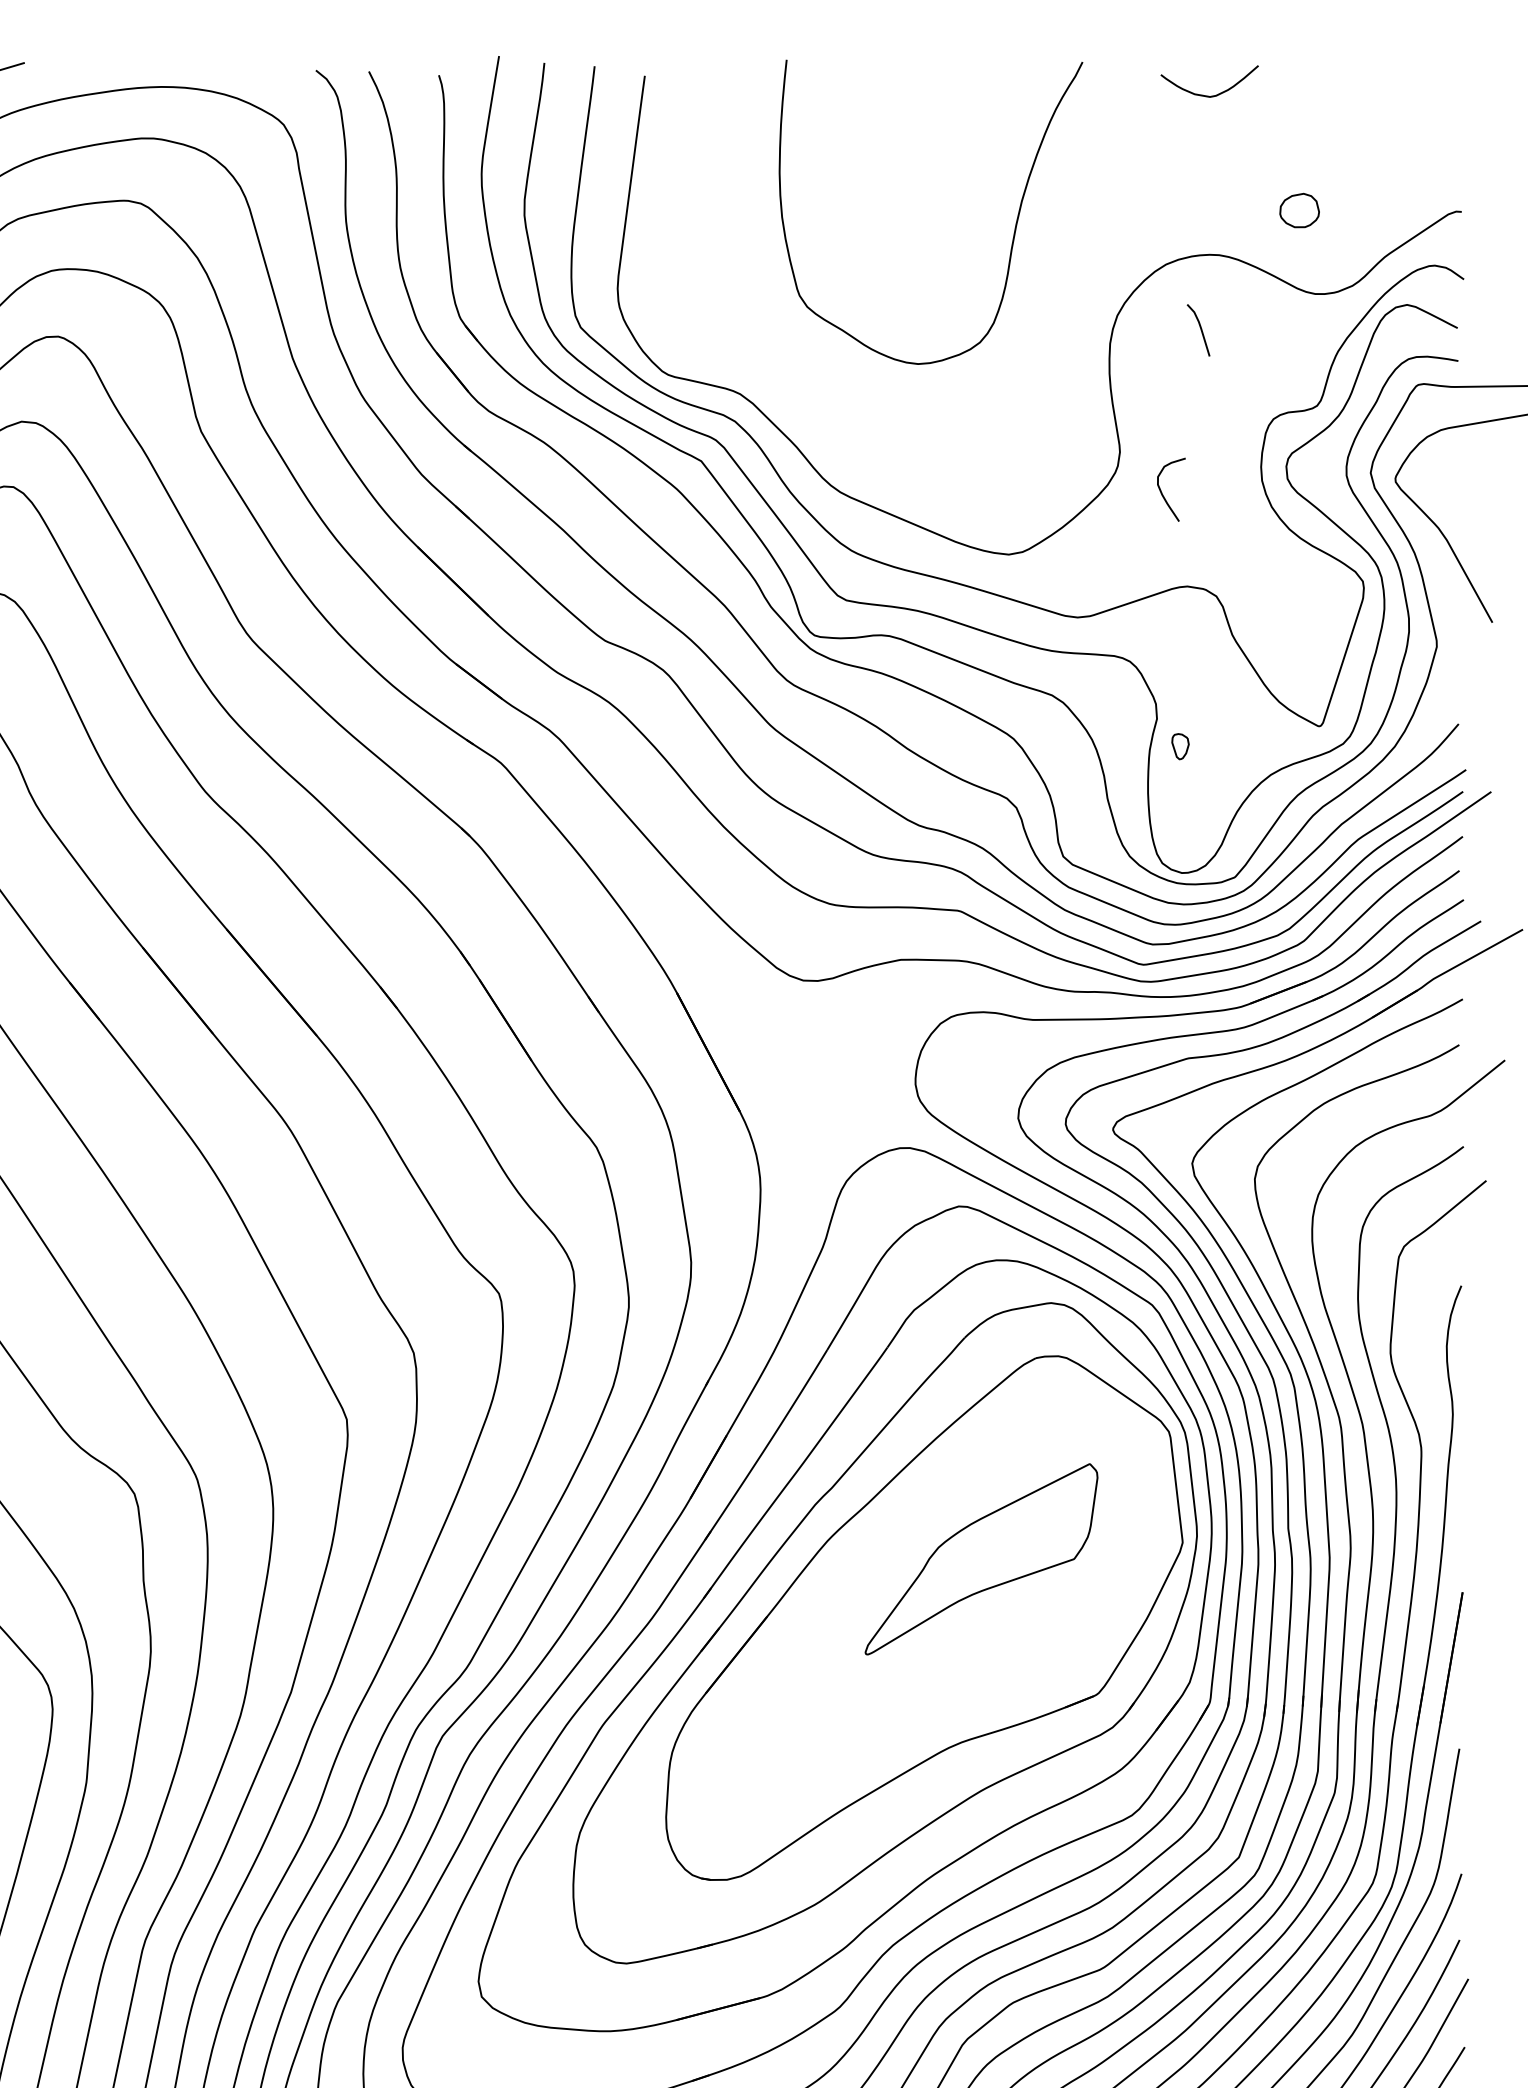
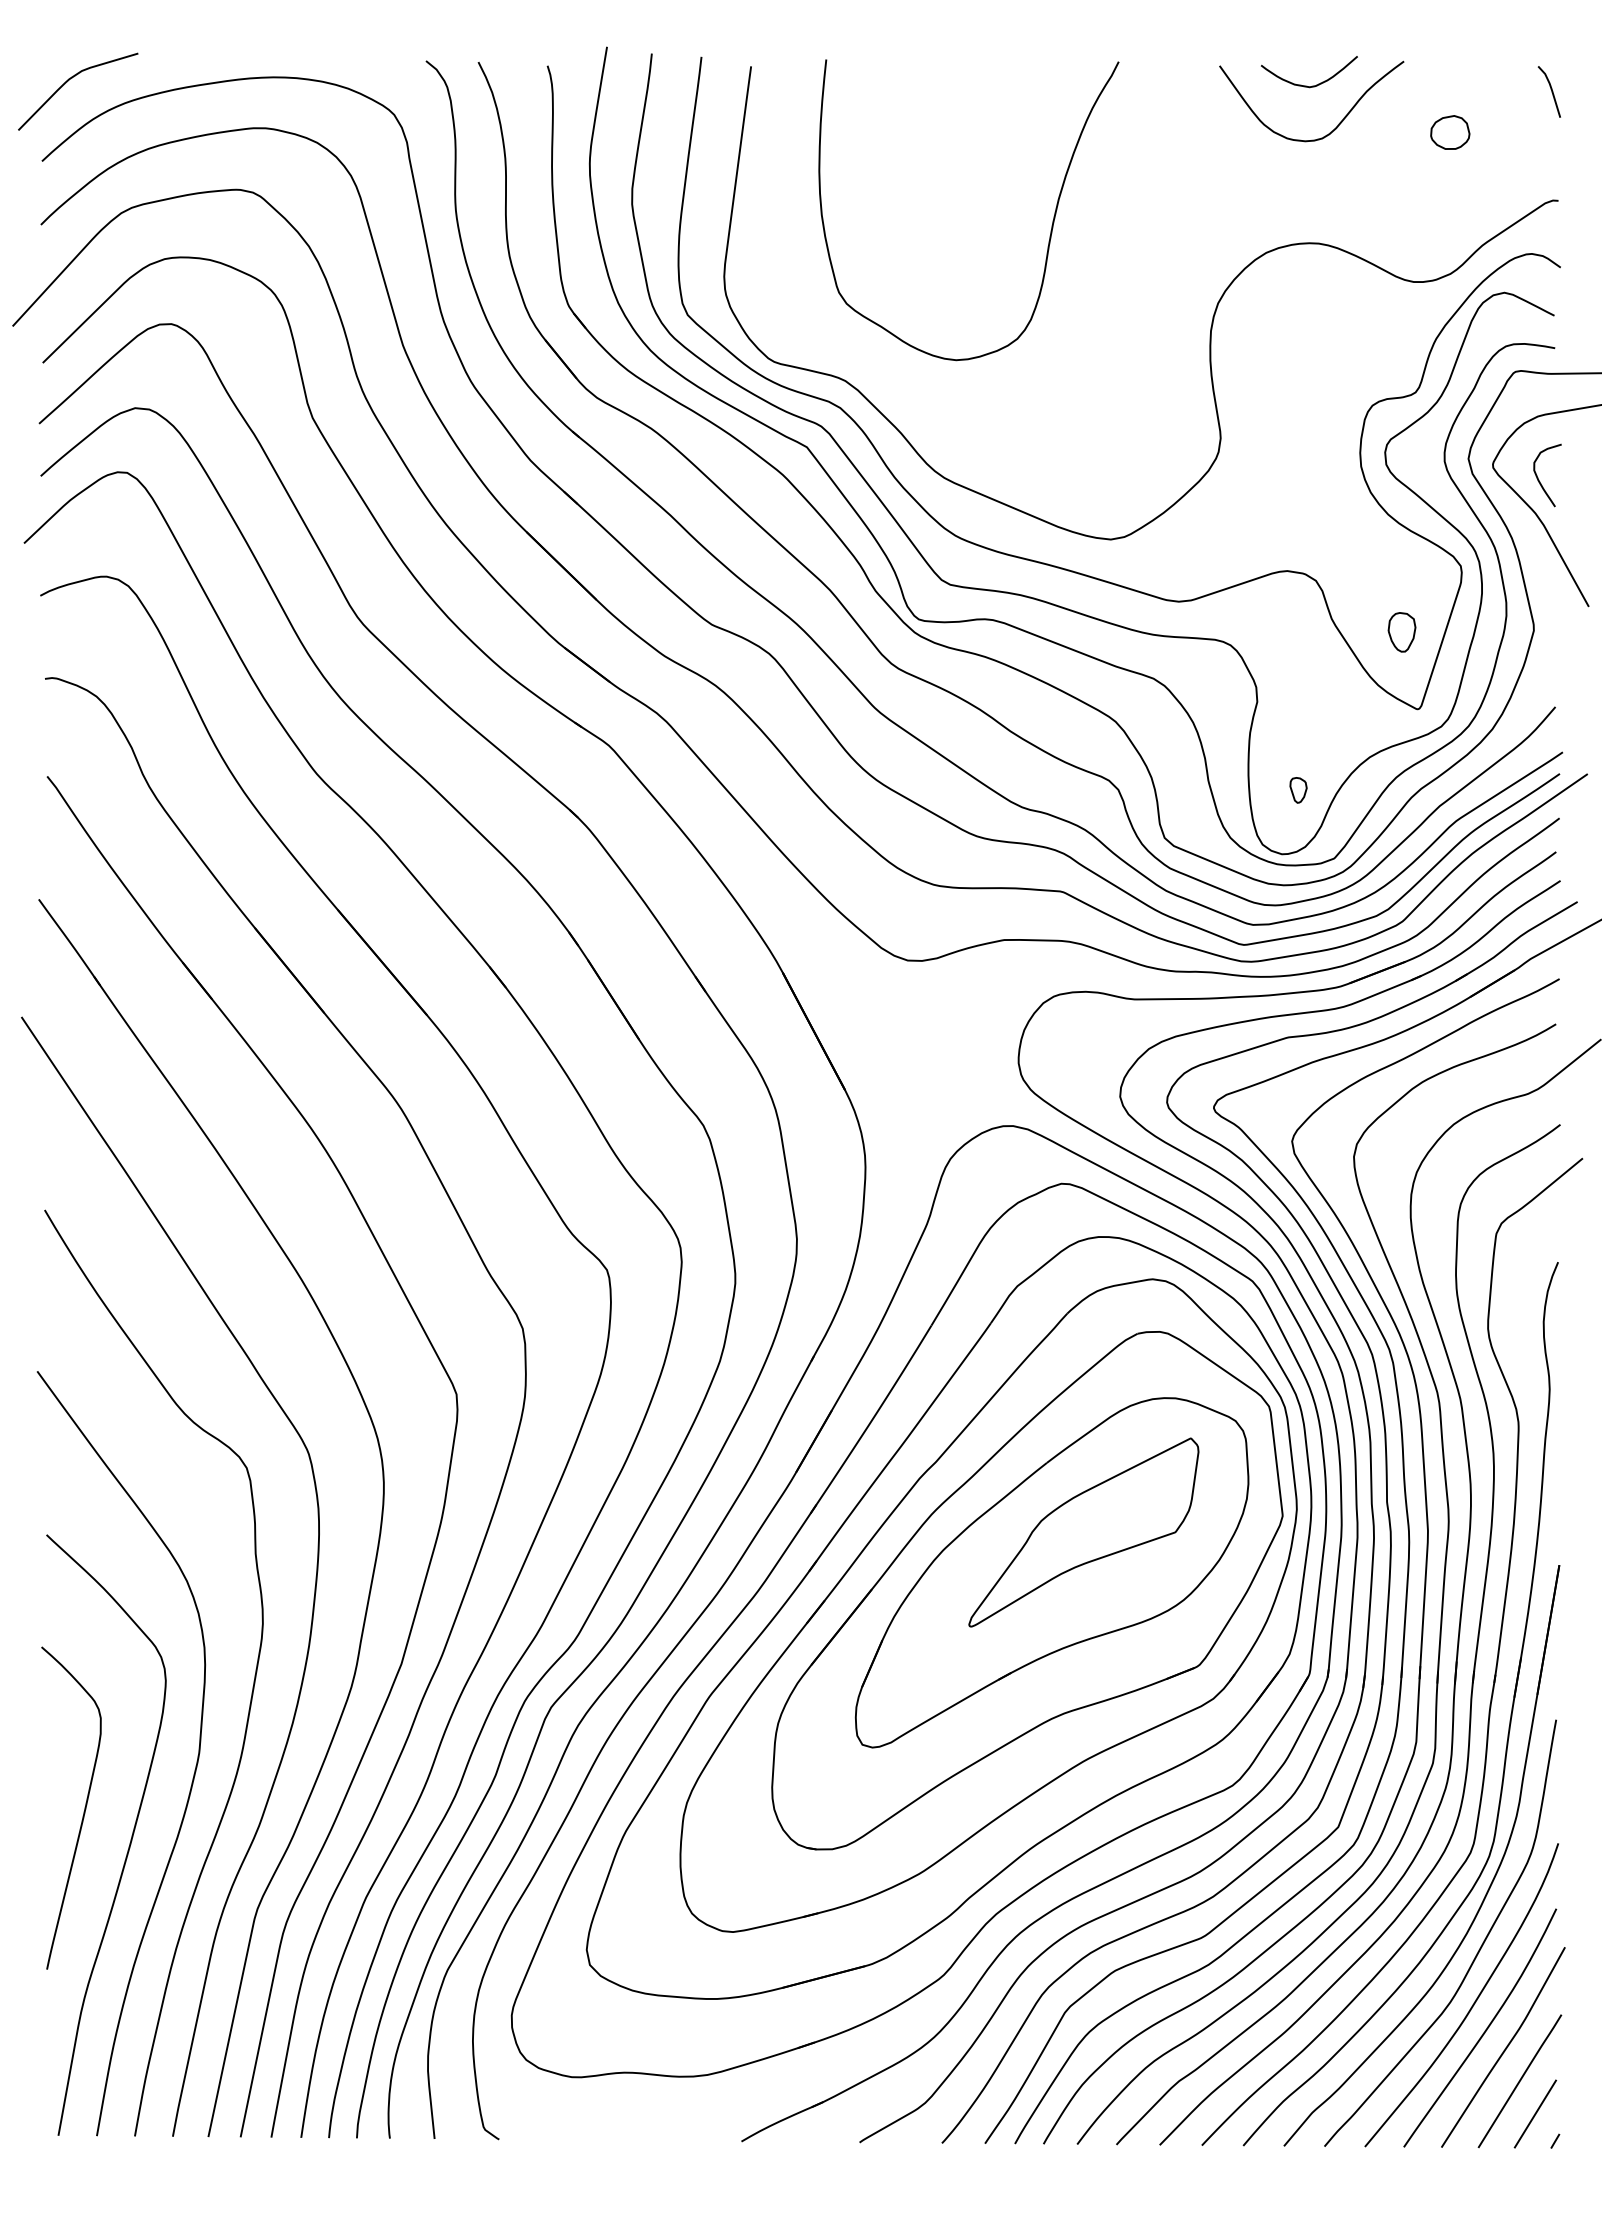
curve: (1239, 133) -> (1338, 123), added
part: (1299, 210) -> (1450, 132), moved
curve: (1014, 227) -> (1051, 225), moved
line: (1199, 327) -> (1550, 89), moved
curve: (1163, 493) -> (1539, 479), moved
part: (1302, 648) -> (1401, 632), added
part: (1180, 746) -> (1298, 790), moved
part: (948, 1599) -> (1051, 1572), added

